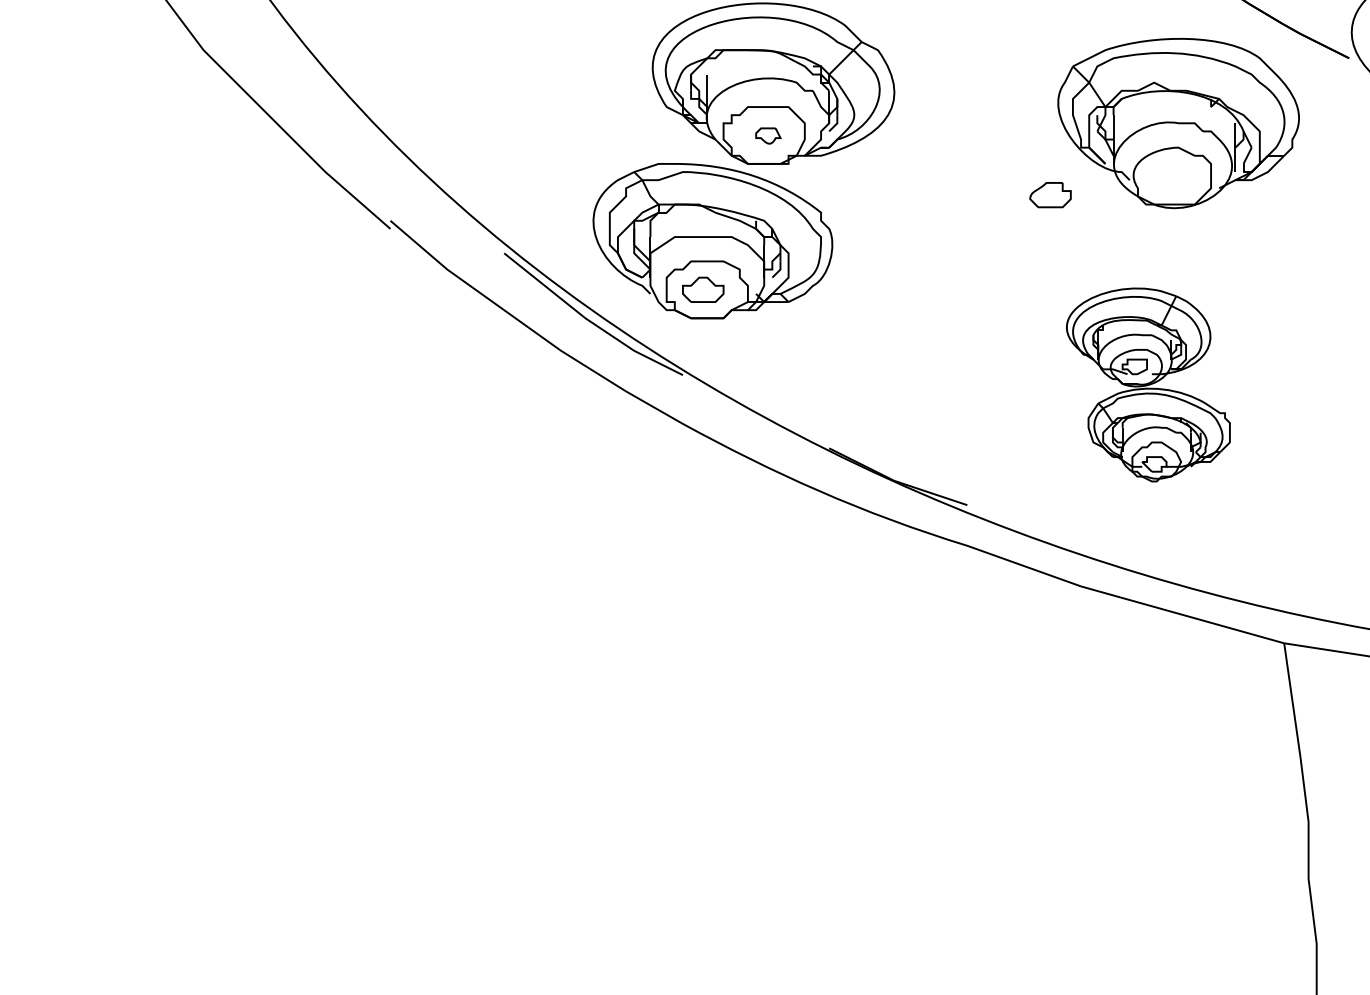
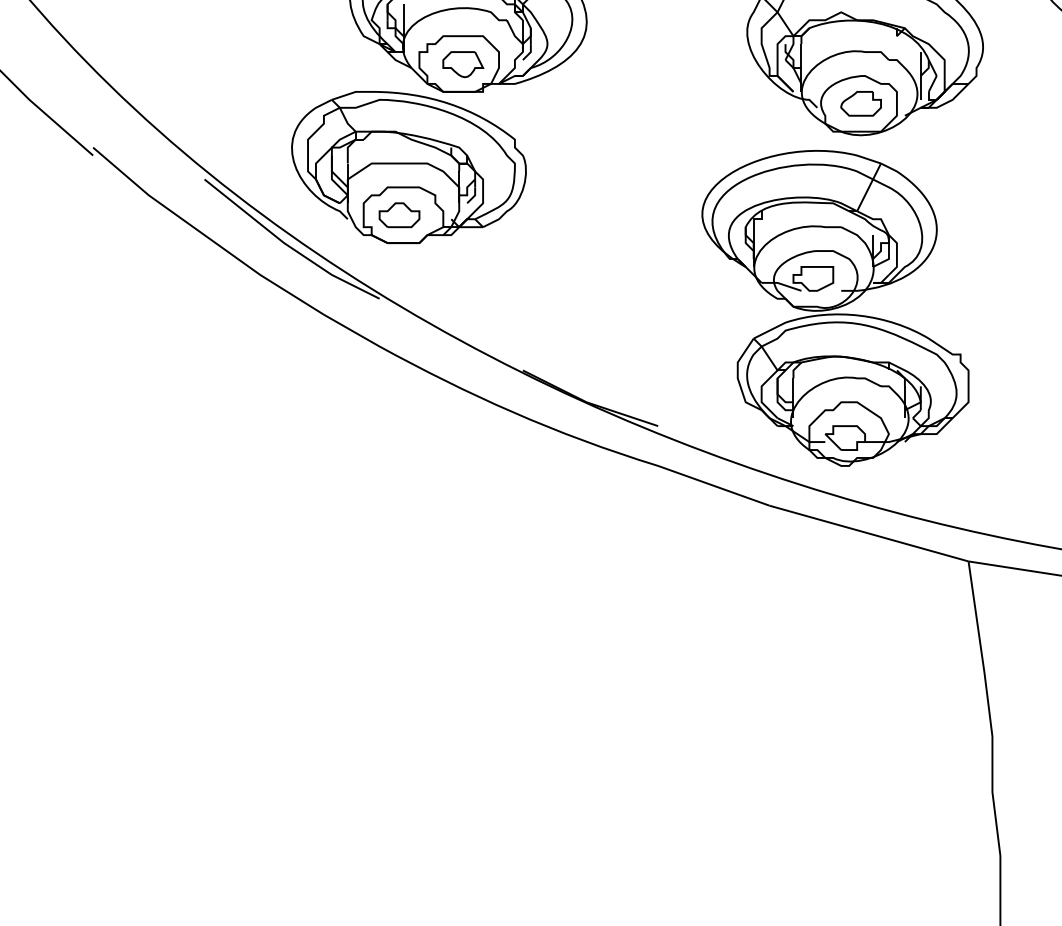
part: (768, 135) -> (463, 64), size x1.67
part: (1050, 195) -> (861, 104), moved
part: (1148, 384) -> (835, 307), size x1.67

